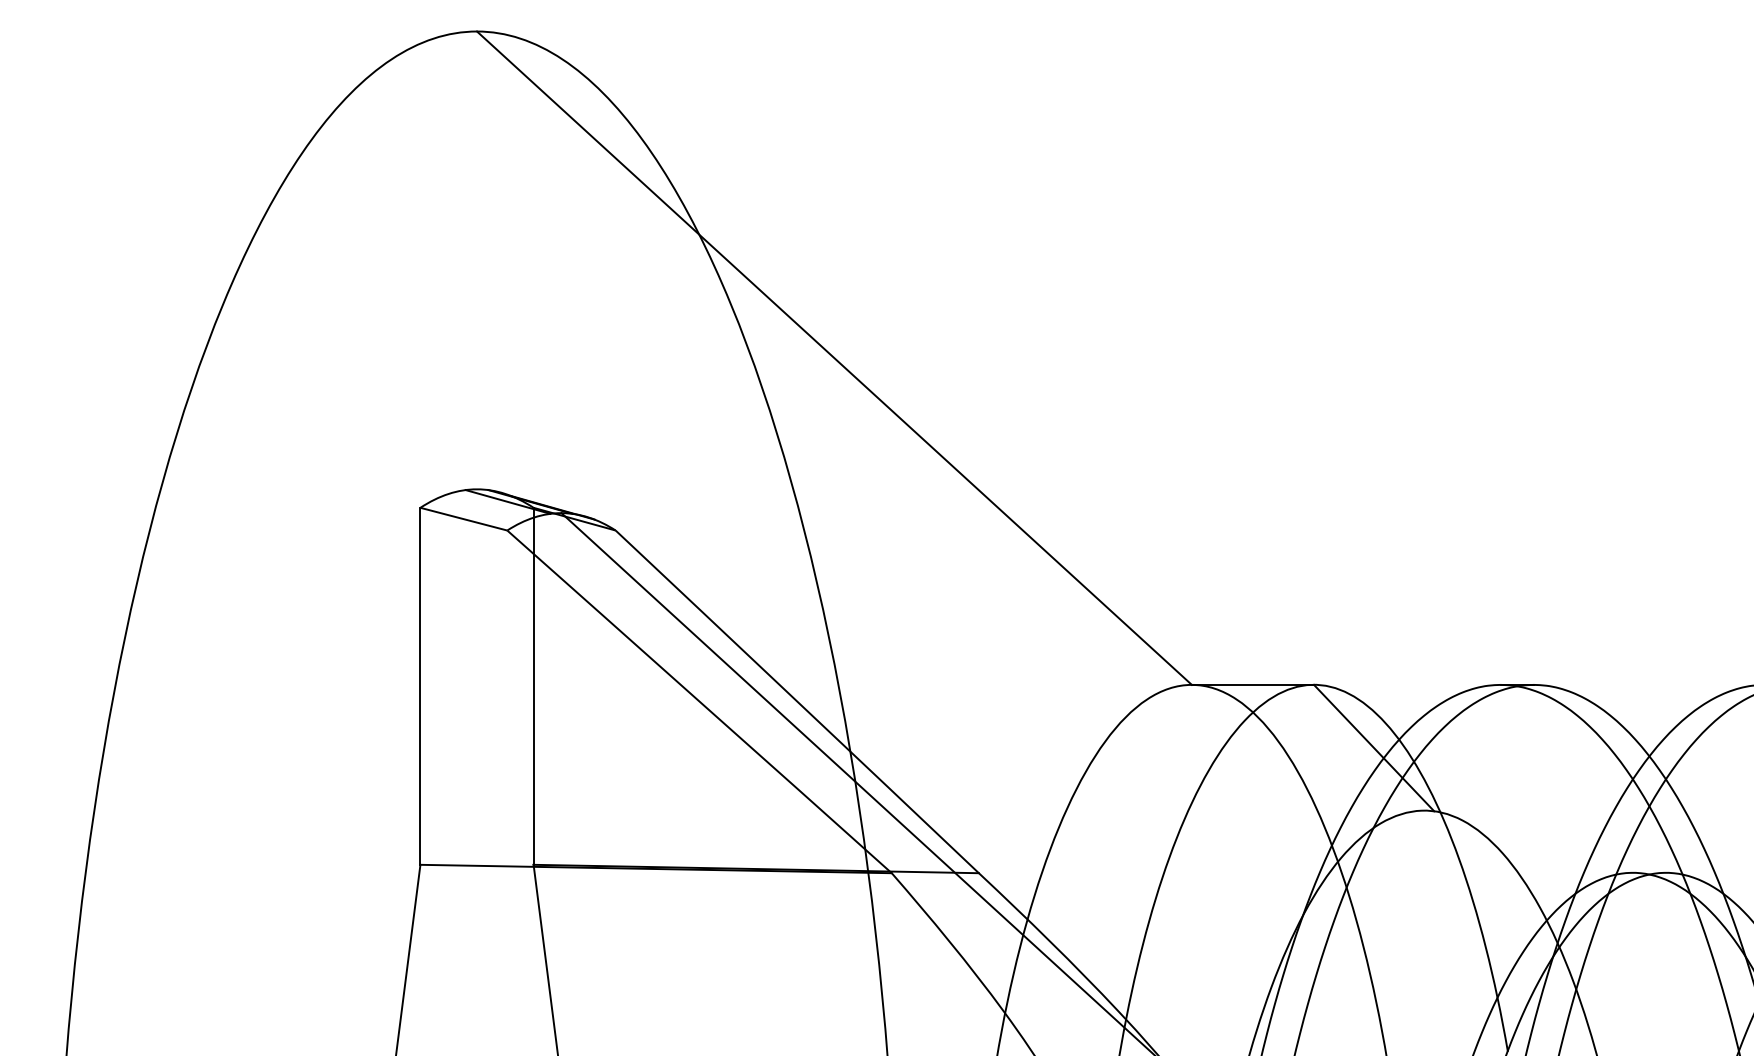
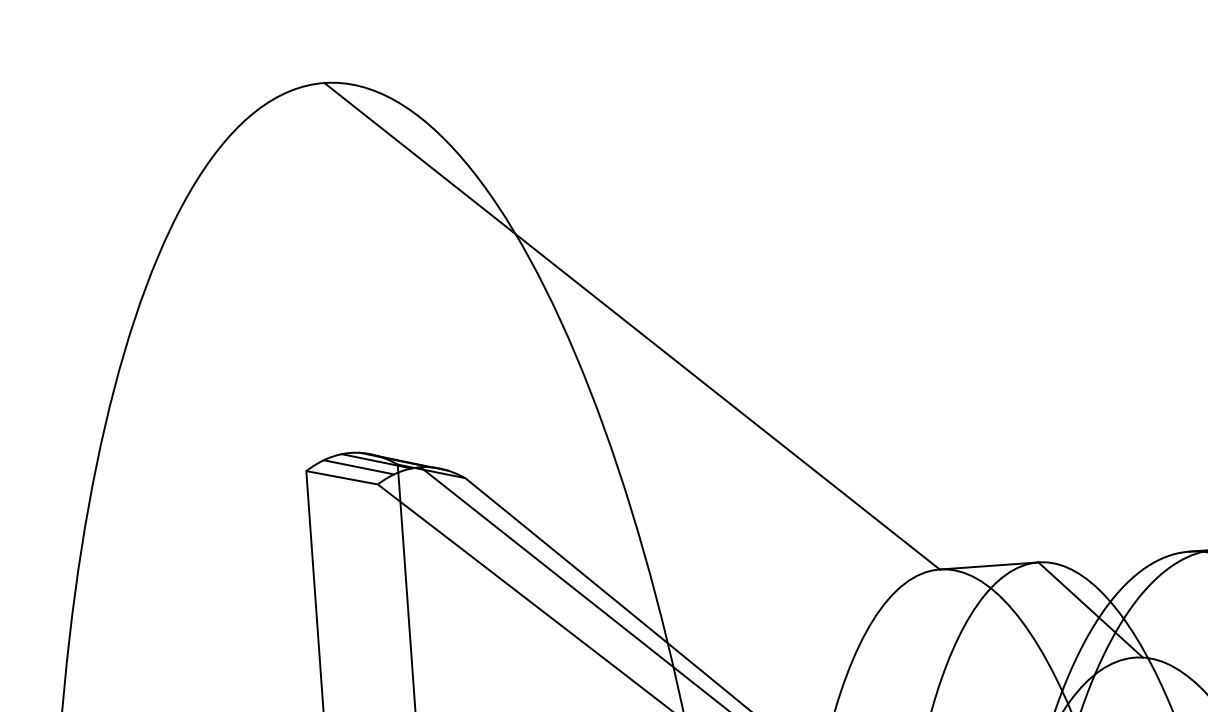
line: (485, 507) -> (358, 467), added

